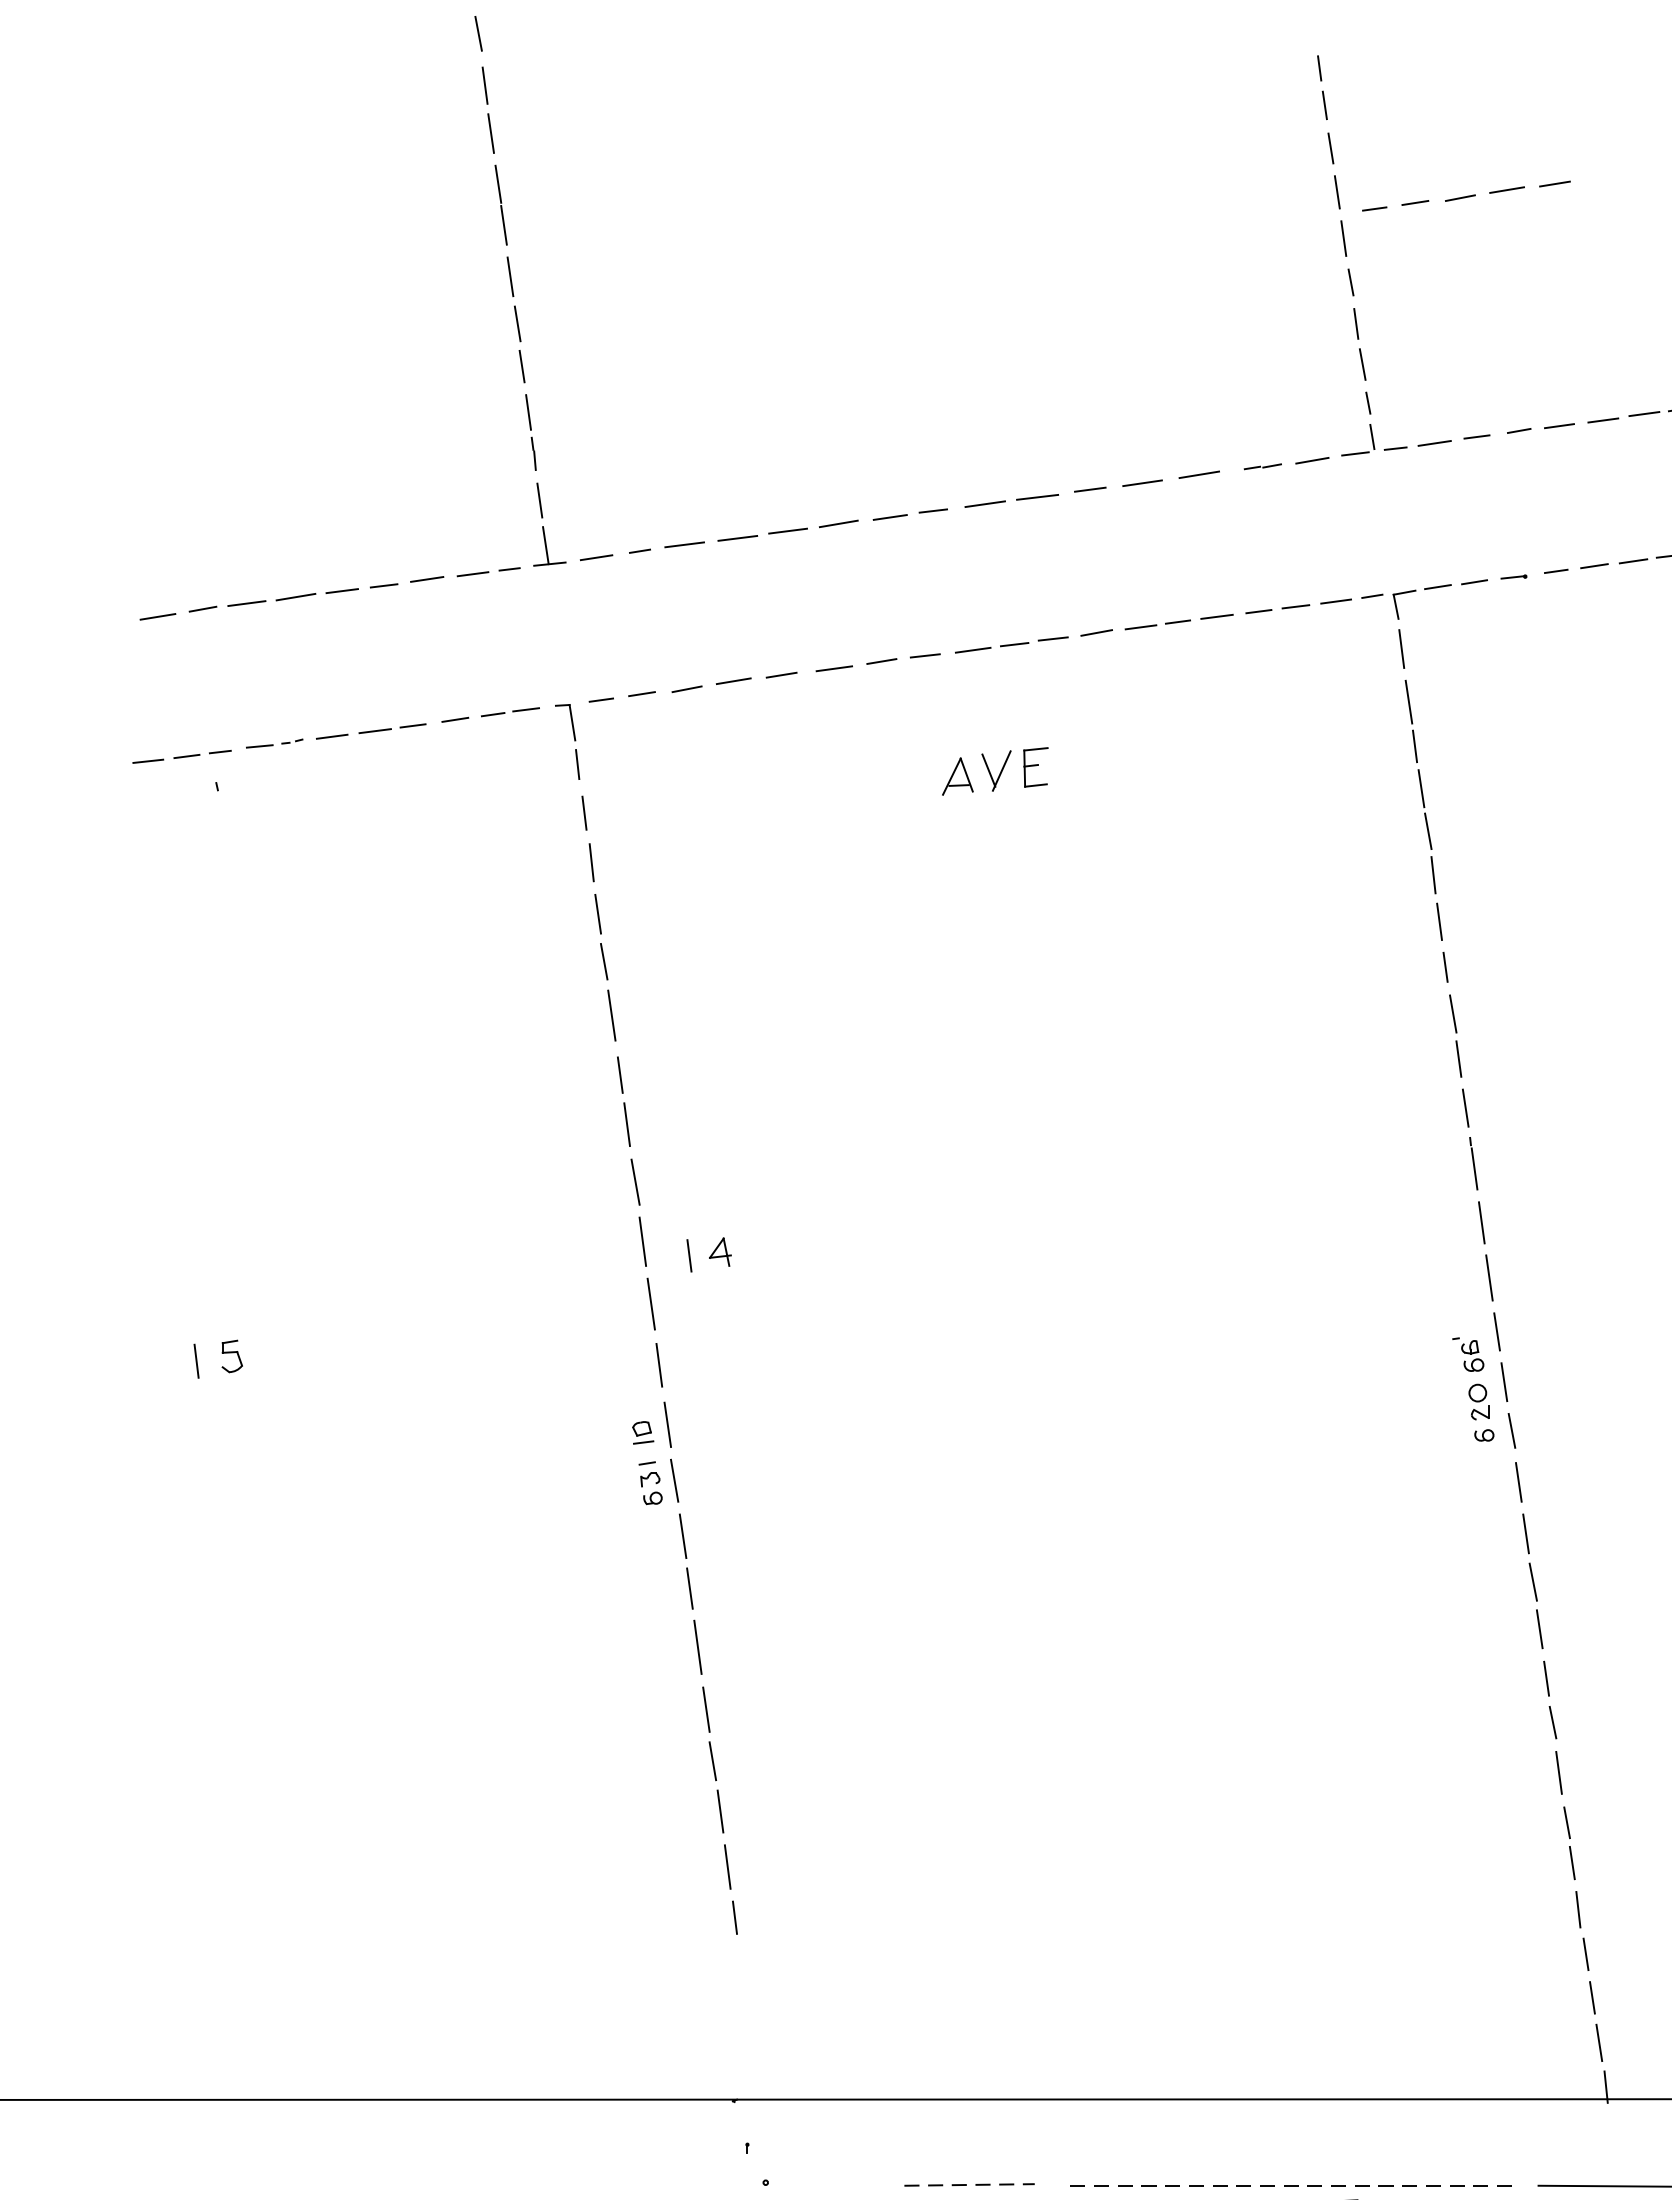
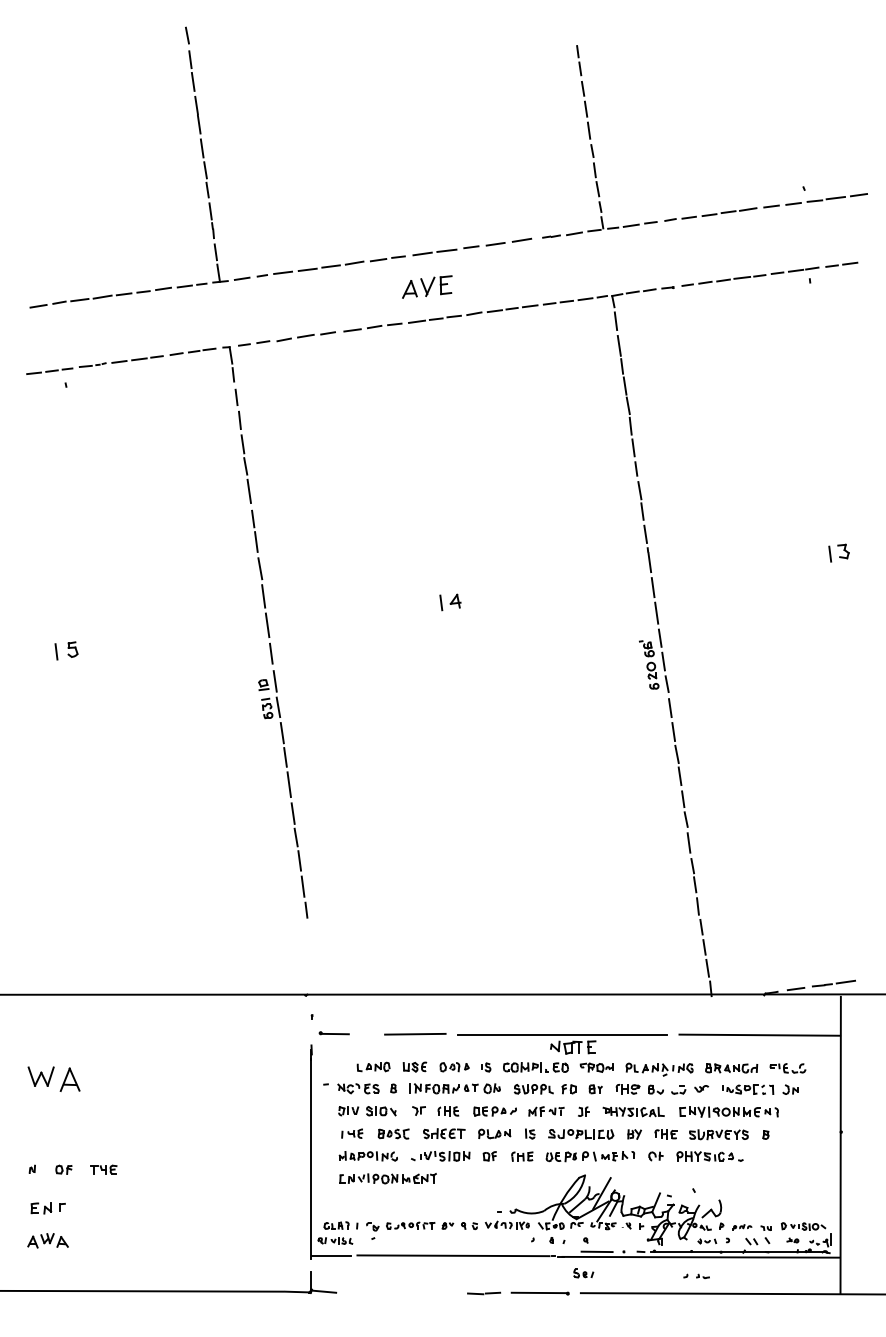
part: (1465, 195) -> (645, 110), removed
part: (995, 770) -> (427, 286), moved
part: (709, 1254) -> (450, 602), moved
line: (795, 2183) -> (334, 1033), added
line: (969, 2185) -> (415, 1034), dashed -> solid
line: (1286, 2185) -> (562, 1034), dashed -> solid

